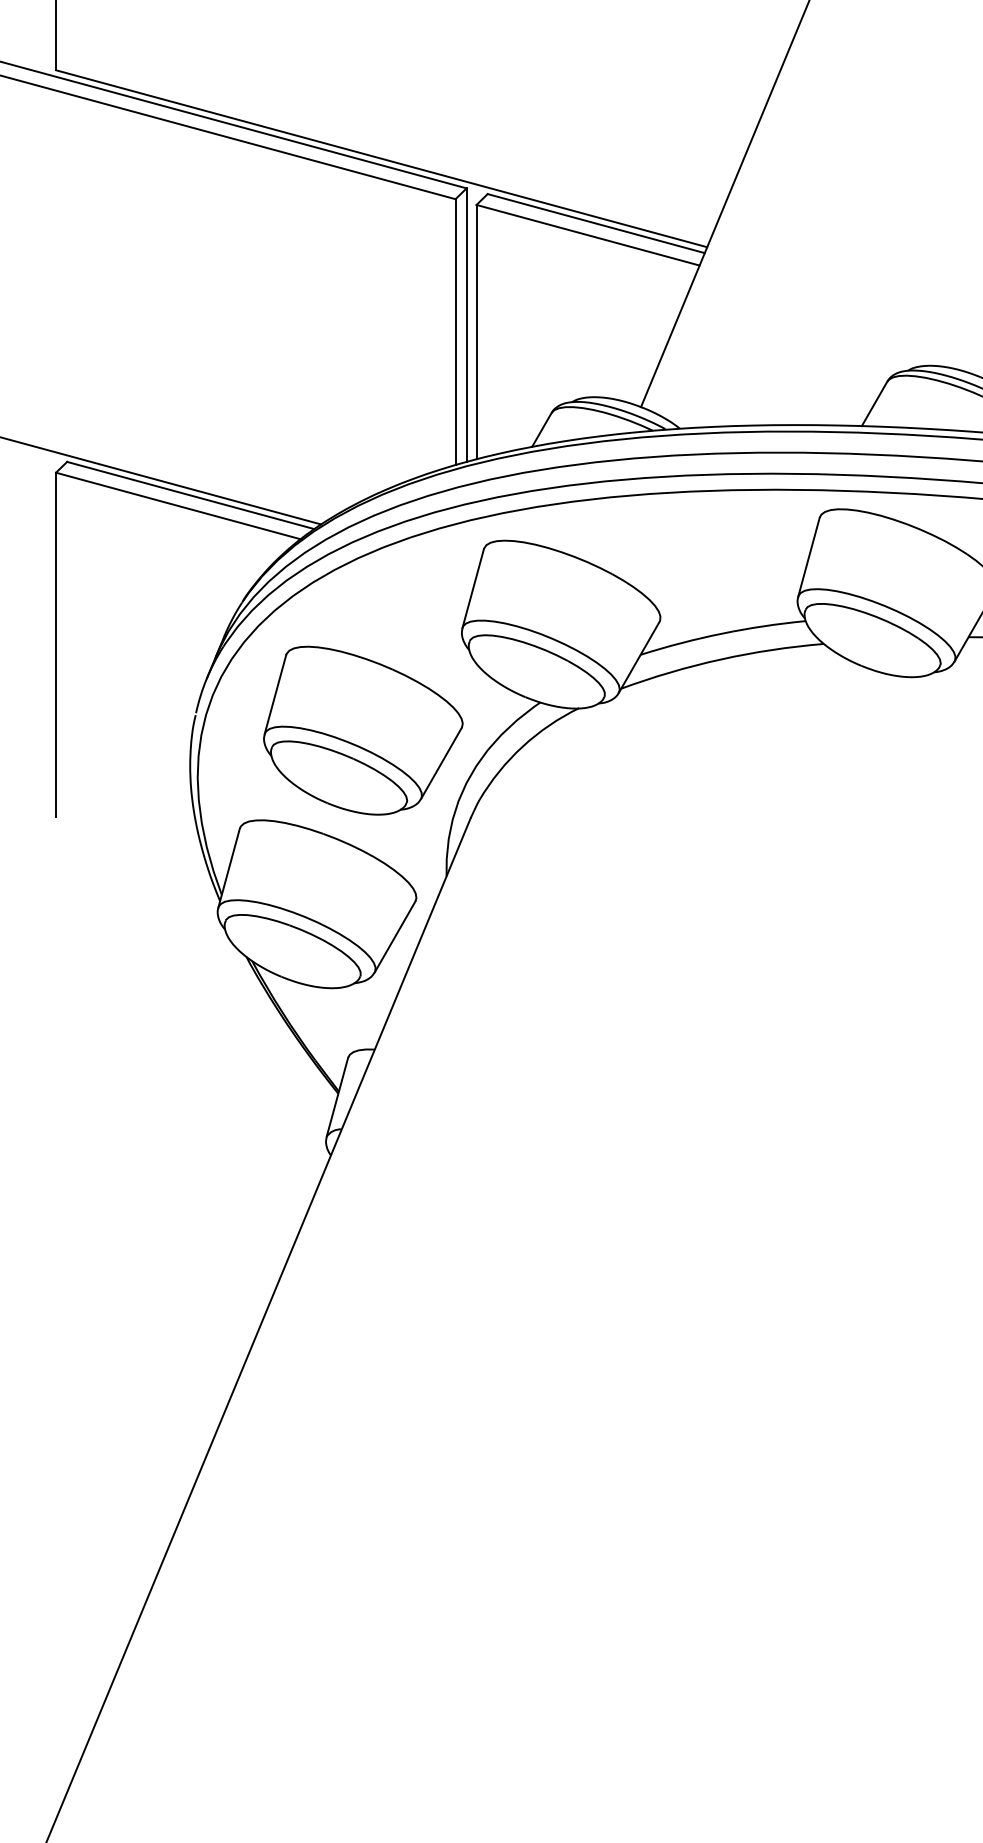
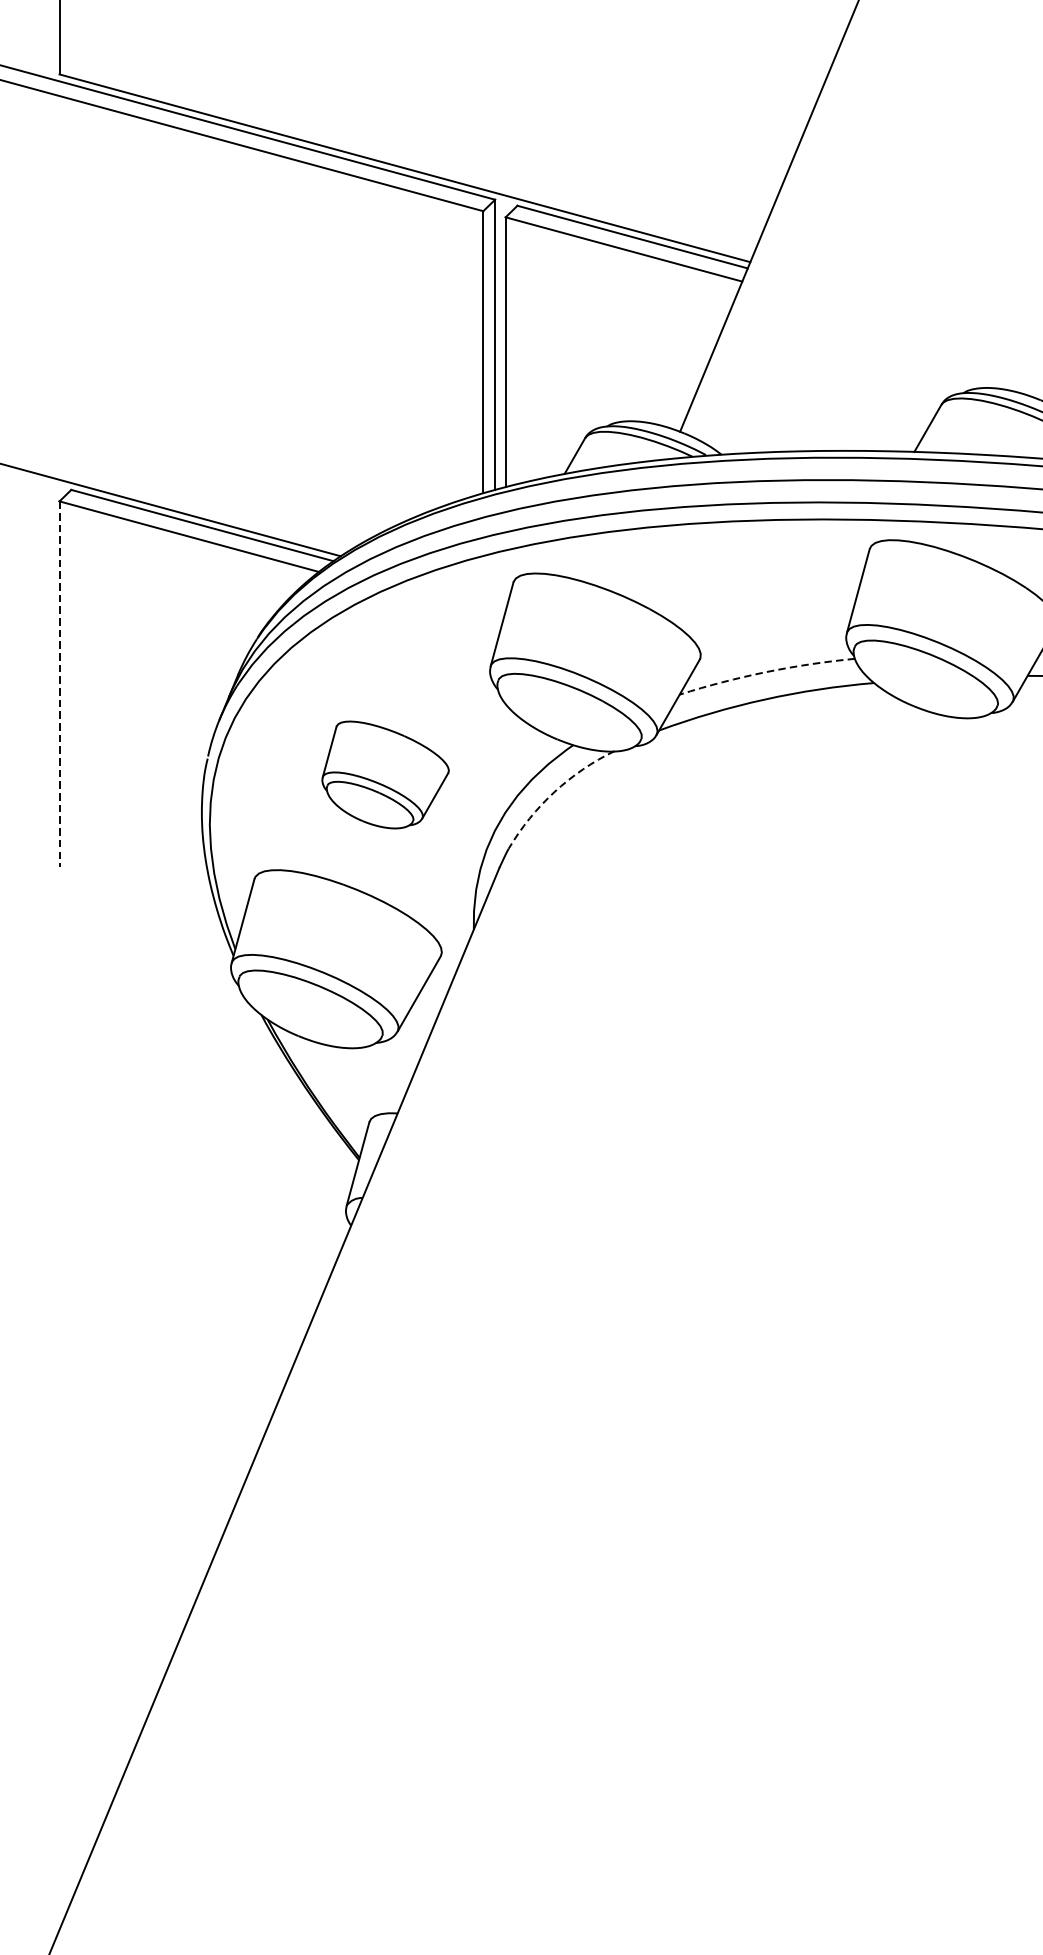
arc: (722, 633) -> (766, 671), solid -> dashed
line: (56, 645) -> (60, 684), solid -> dashed
part: (363, 730) -> (385, 774), size x0.6
arc: (522, 746) -> (554, 791), solid -> dashed

